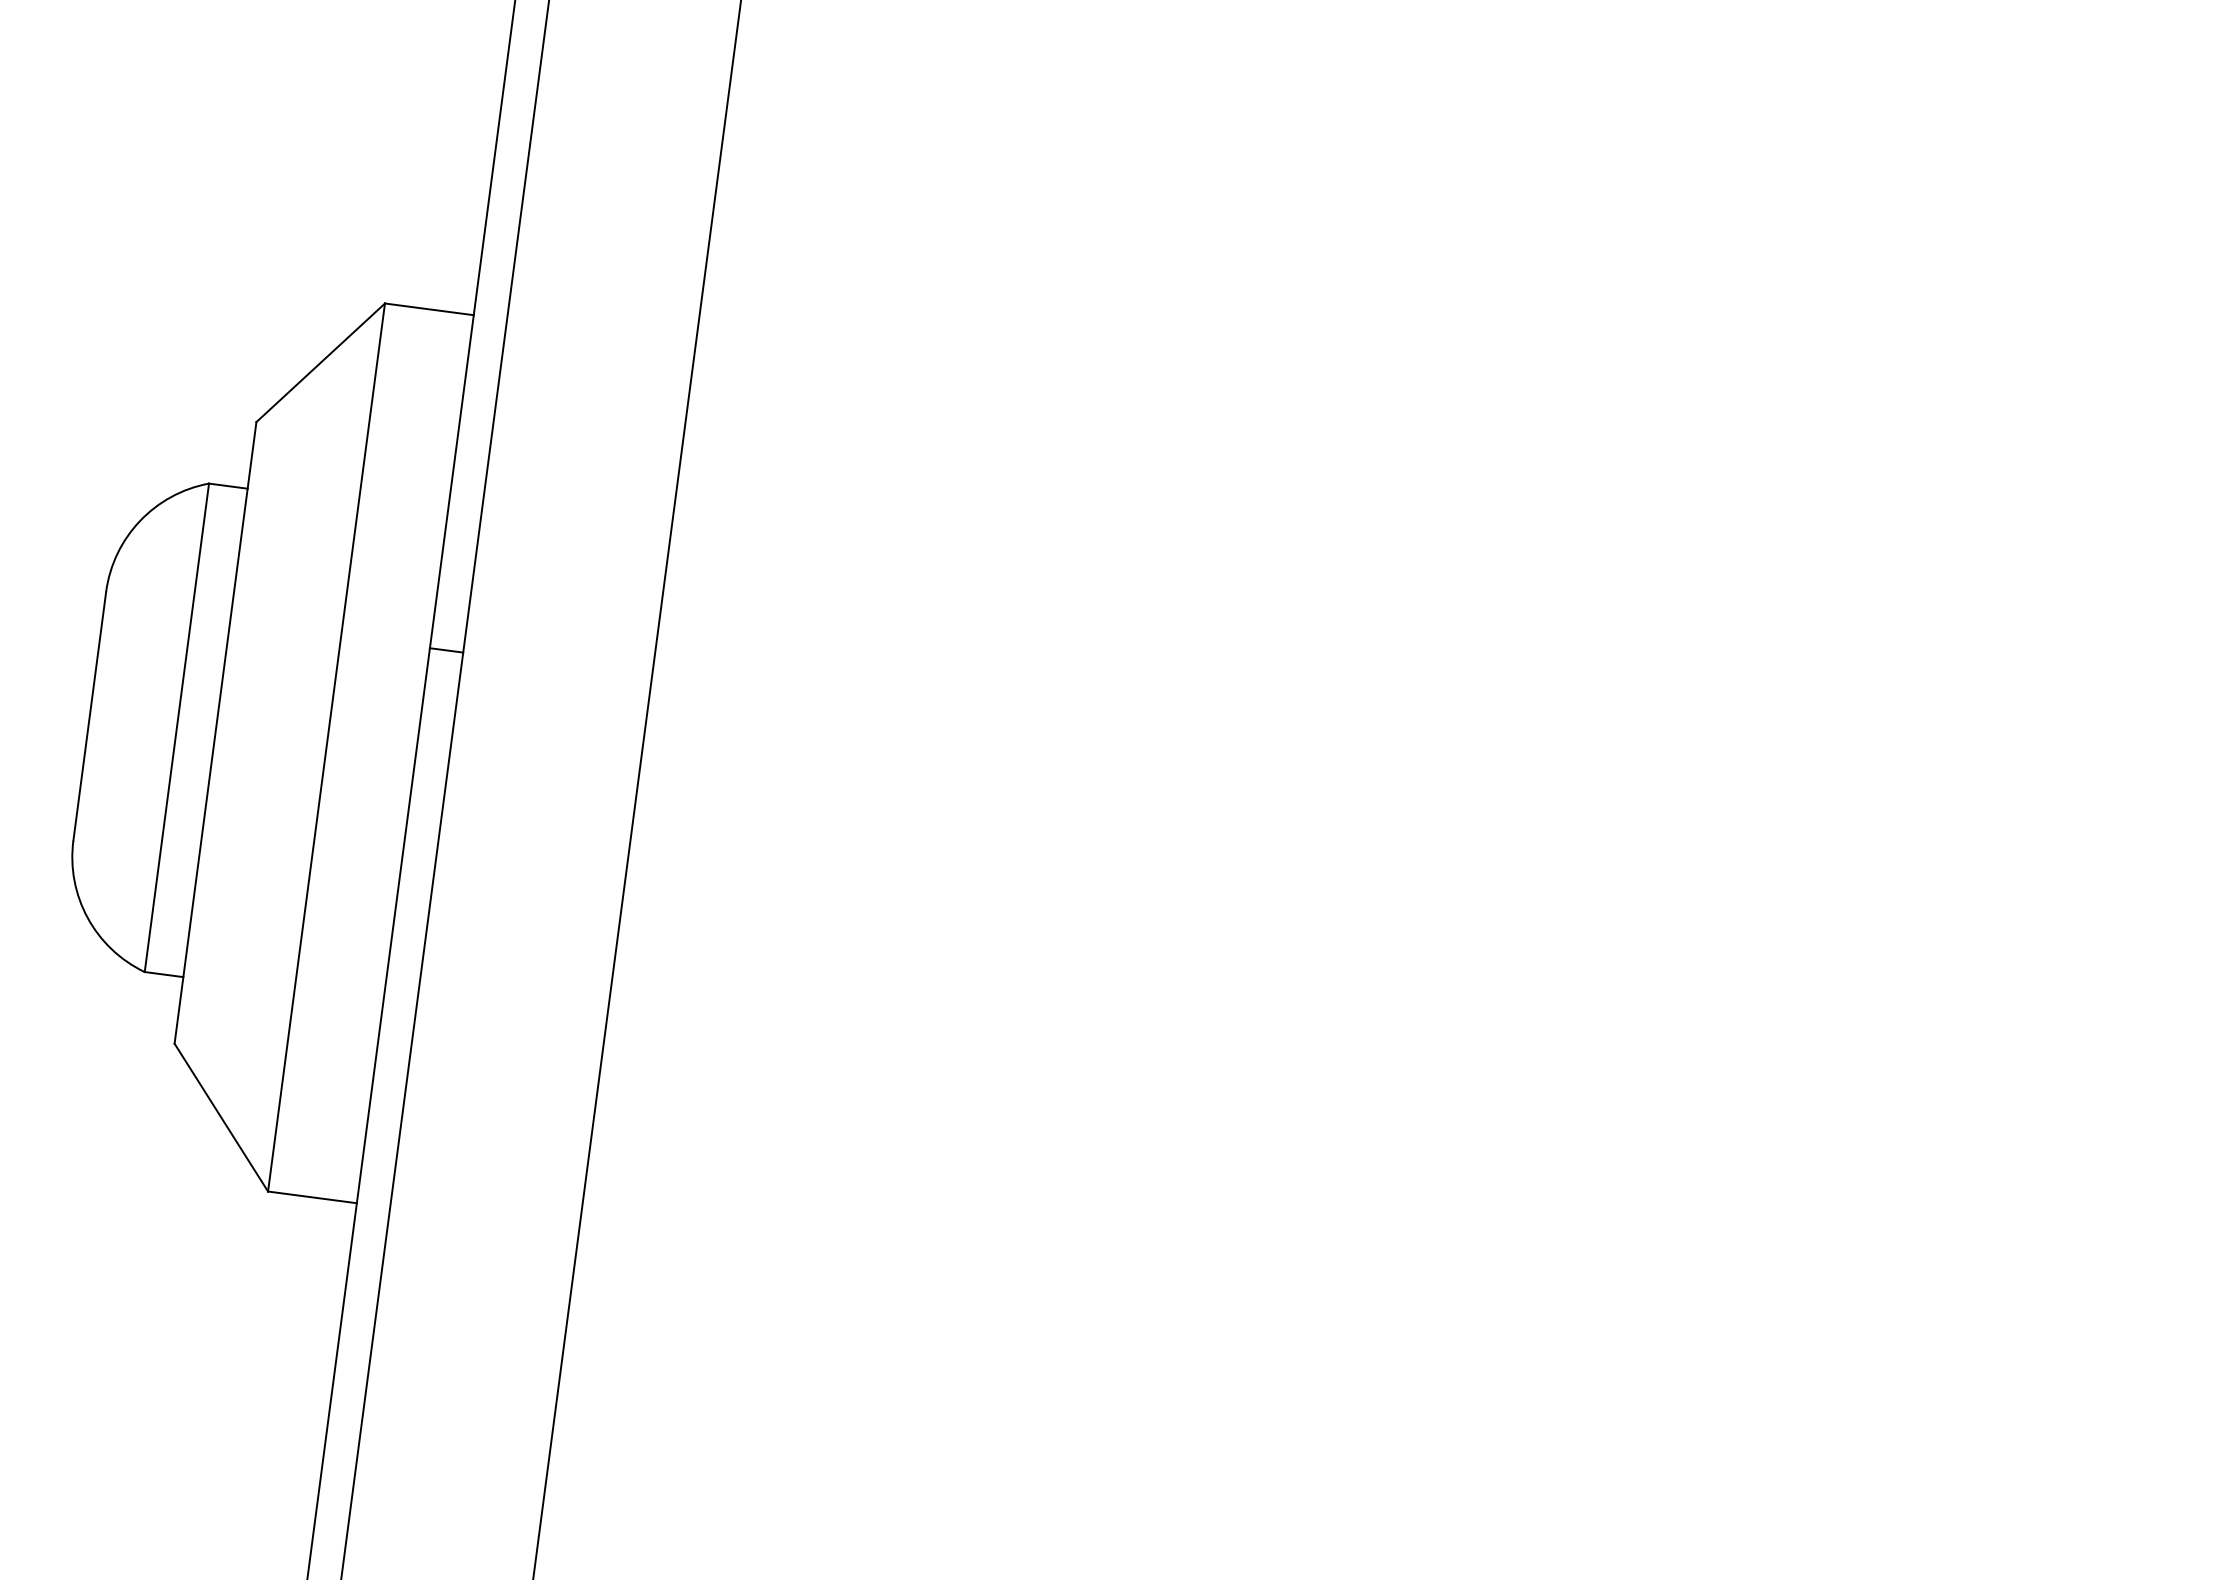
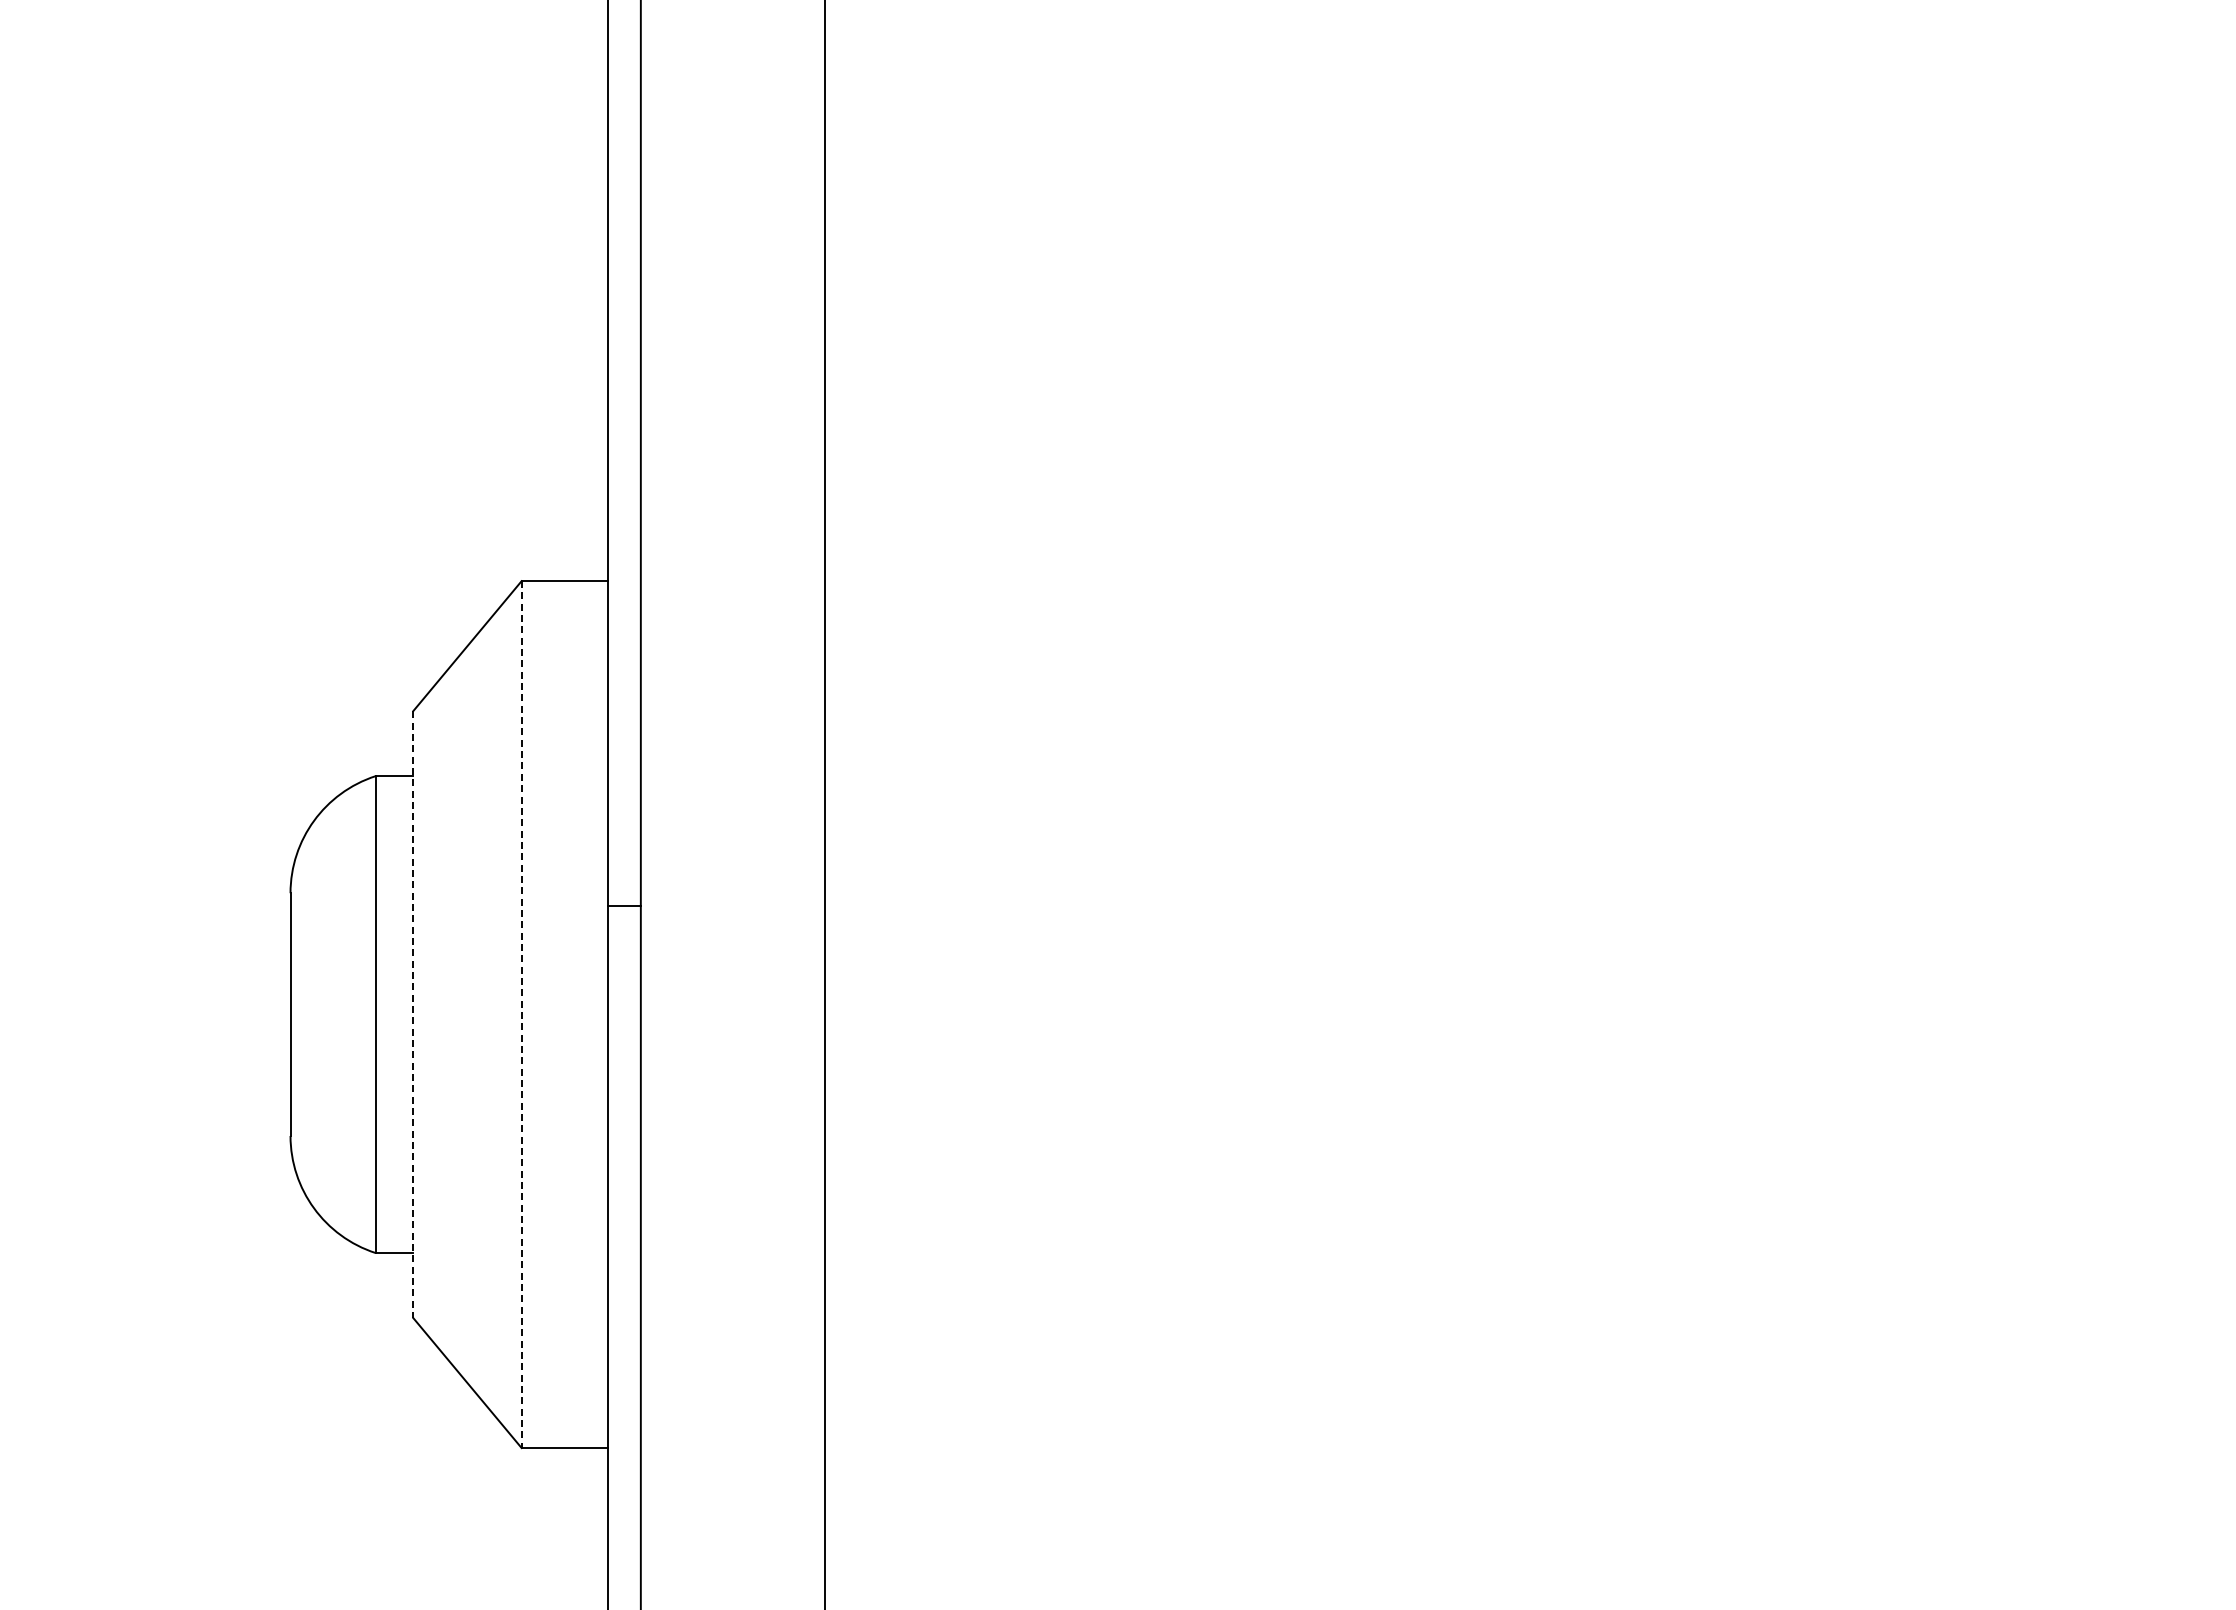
line: (215, 733) -> (413, 1015), solid -> dashed
line: (326, 748) -> (521, 1015), solid -> dashed

